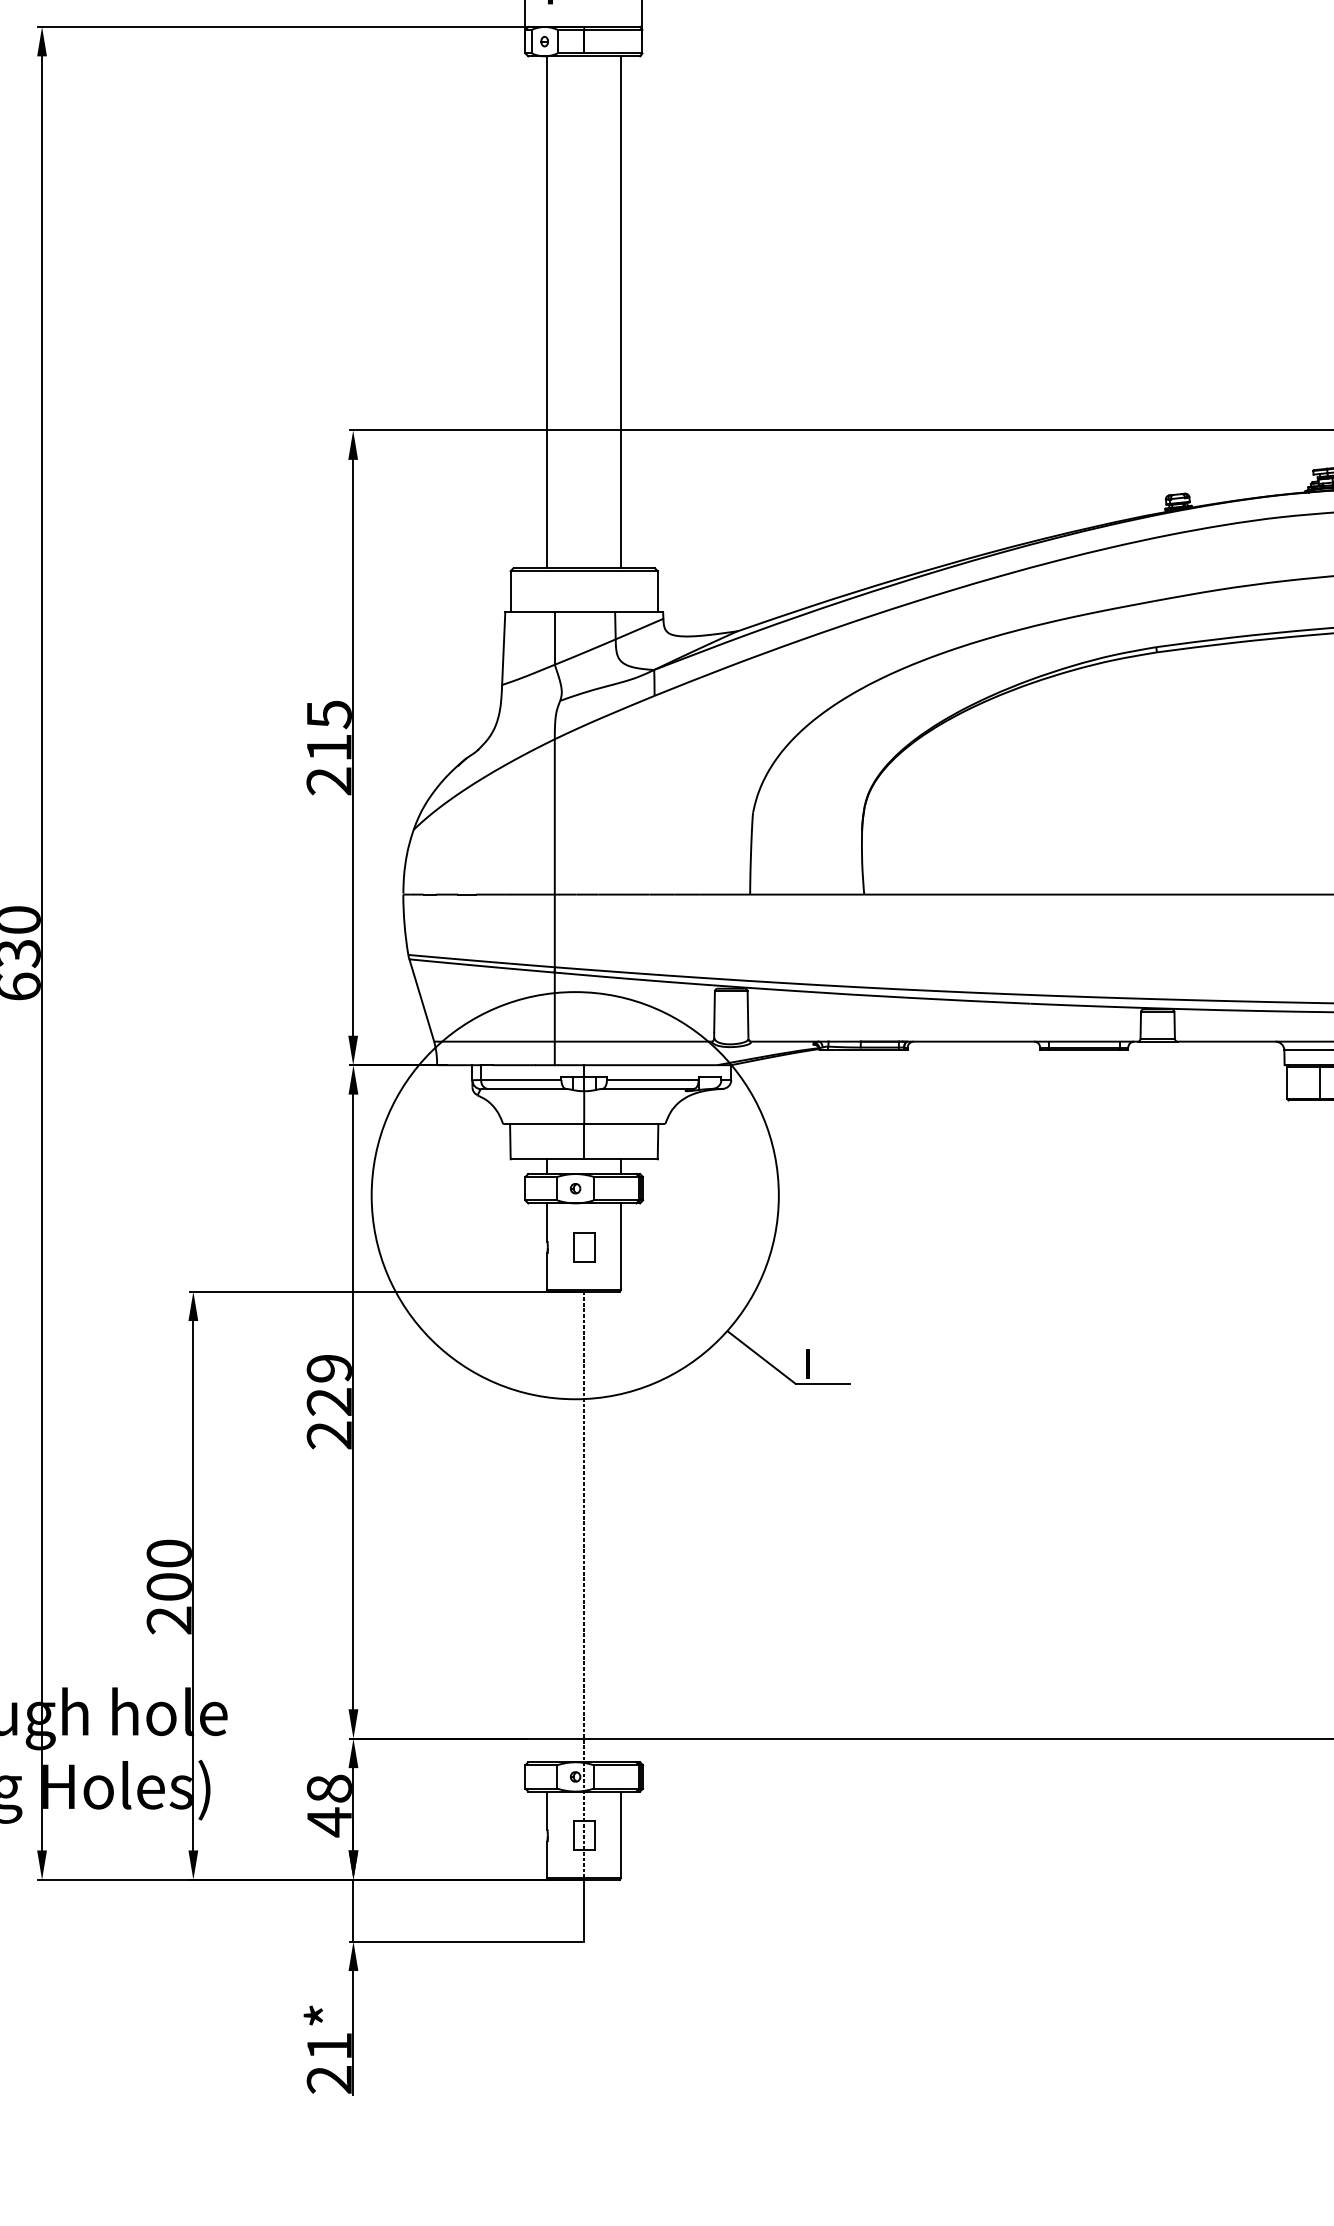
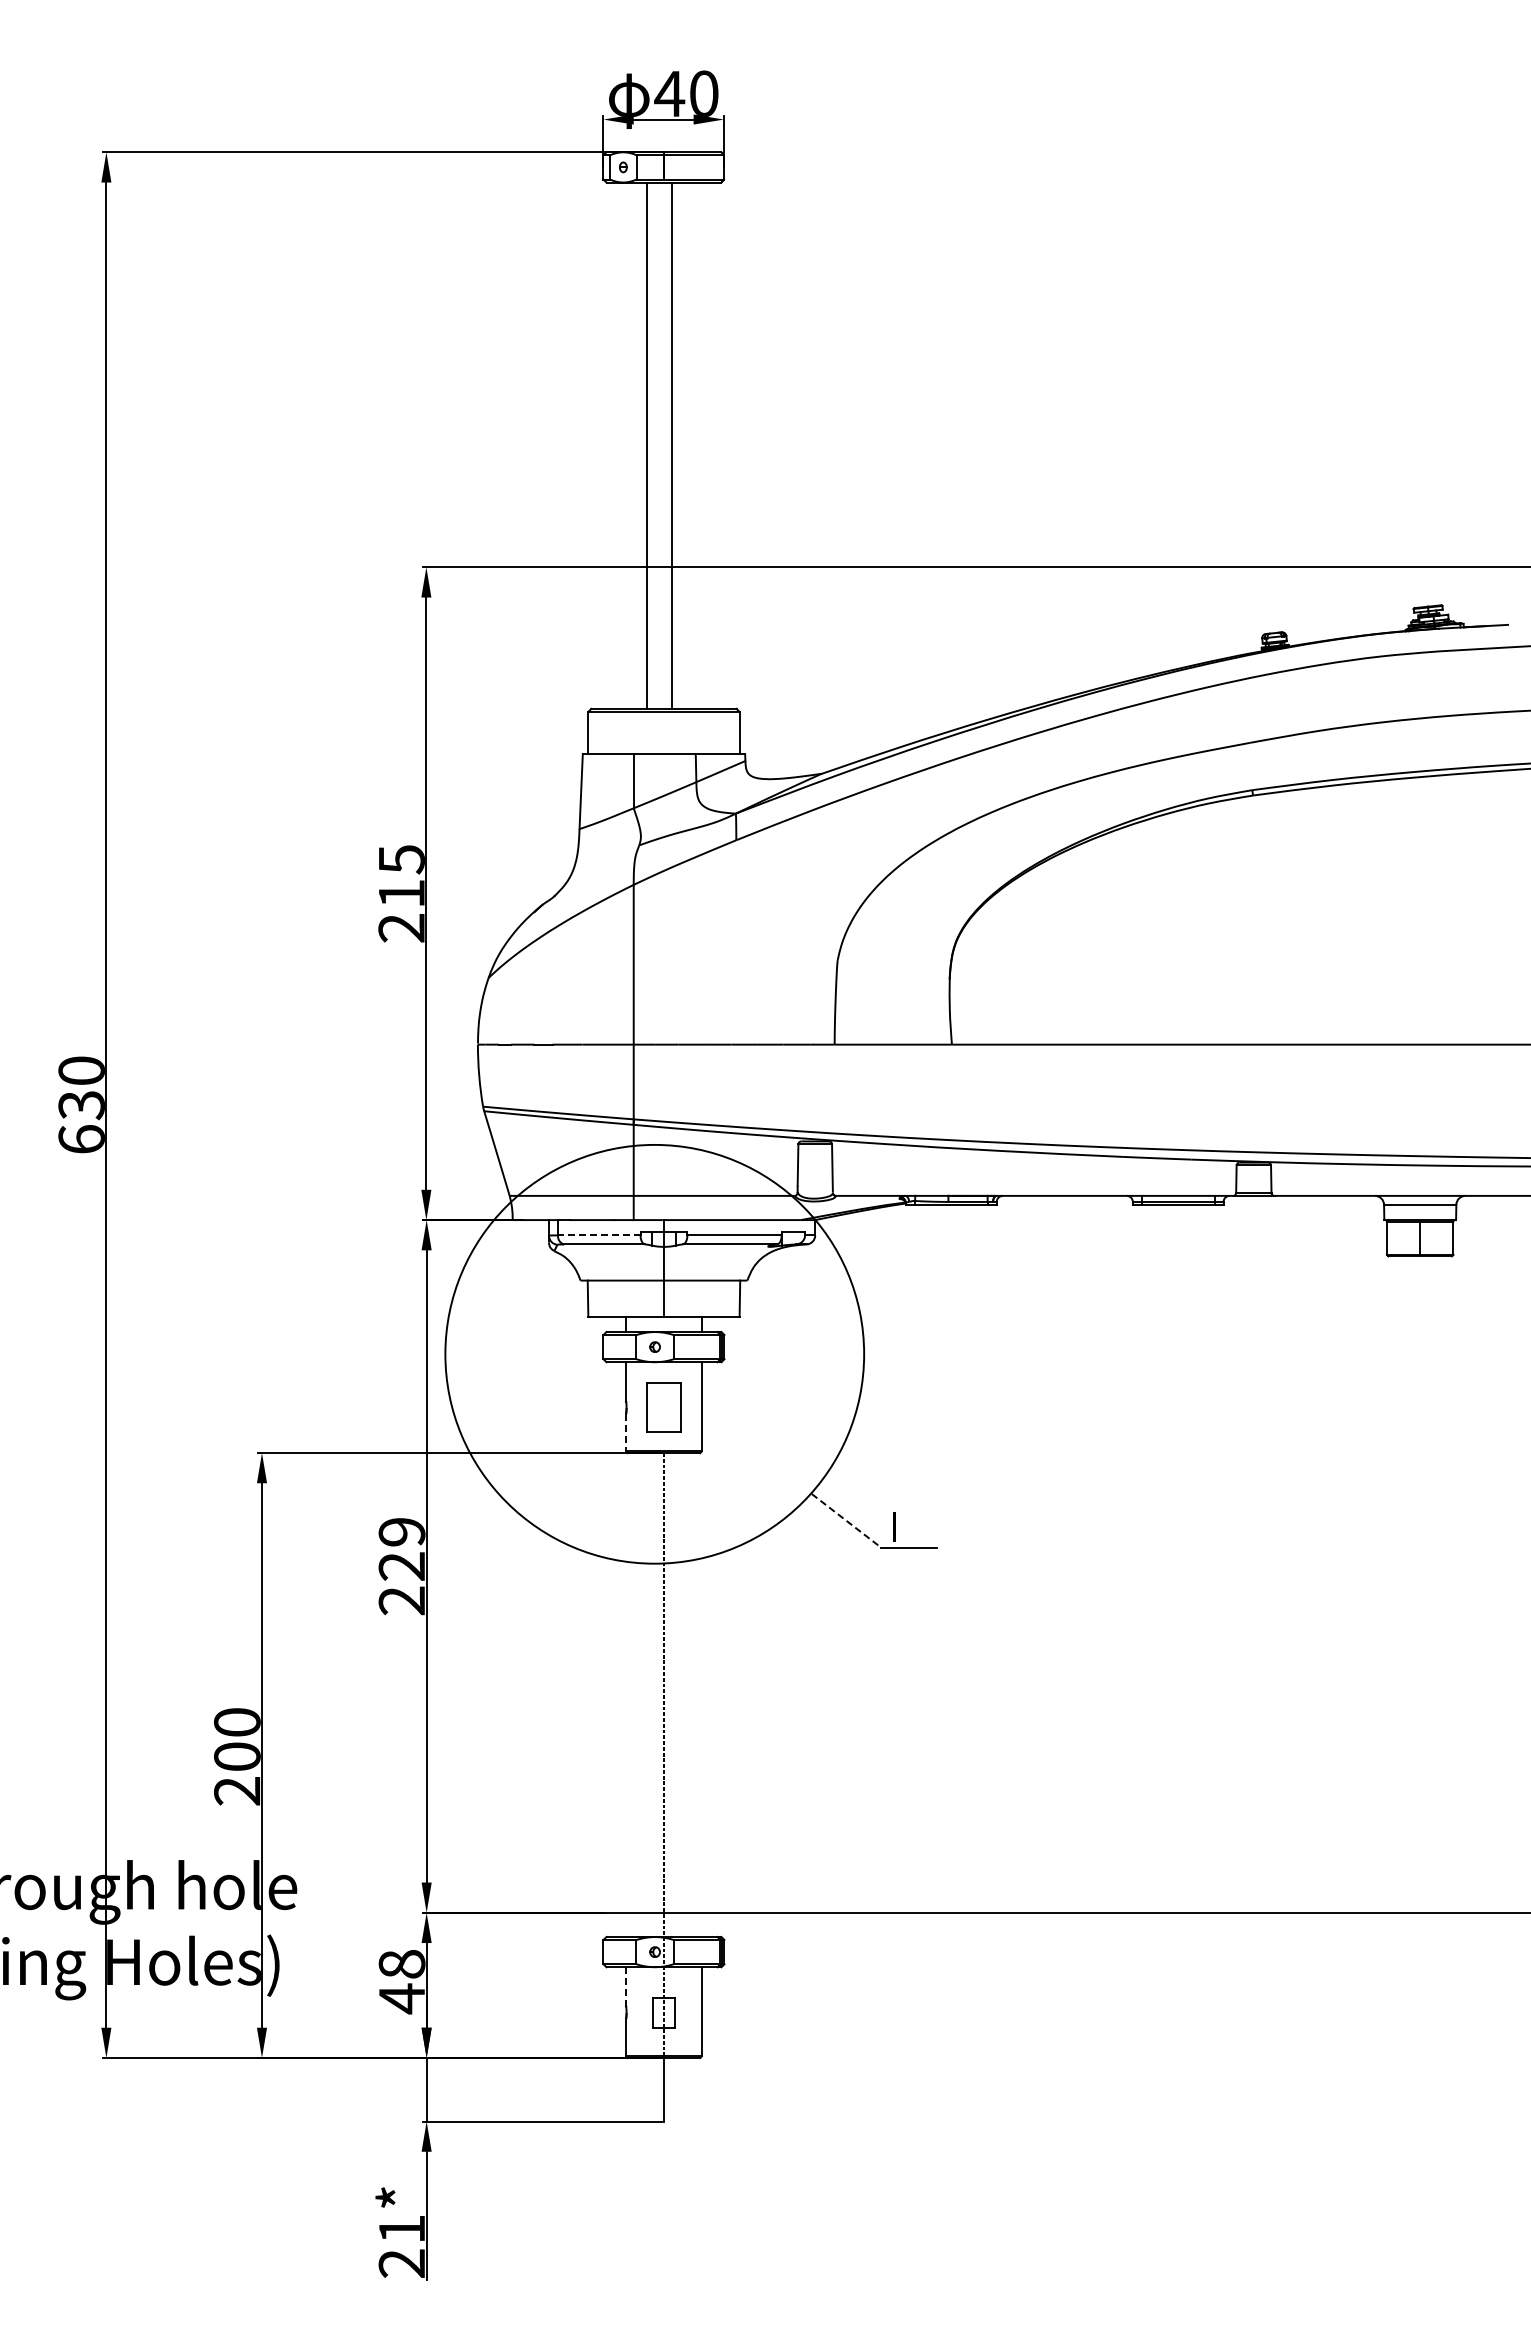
line: (547, 312) -> (672, 445), moved
line: (620, 312) -> (646, 445), moved
line: (520, 1080) -> (598, 1235), solid -> dashed
part: (583, 1247) -> (663, 1407), size x1.6
line: (547, 1271) -> (626, 1432), solid -> dashed
line: (761, 1357) -> (846, 1520), solid -> dashed
line: (547, 1810) -> (626, 1986), solid -> dashed

